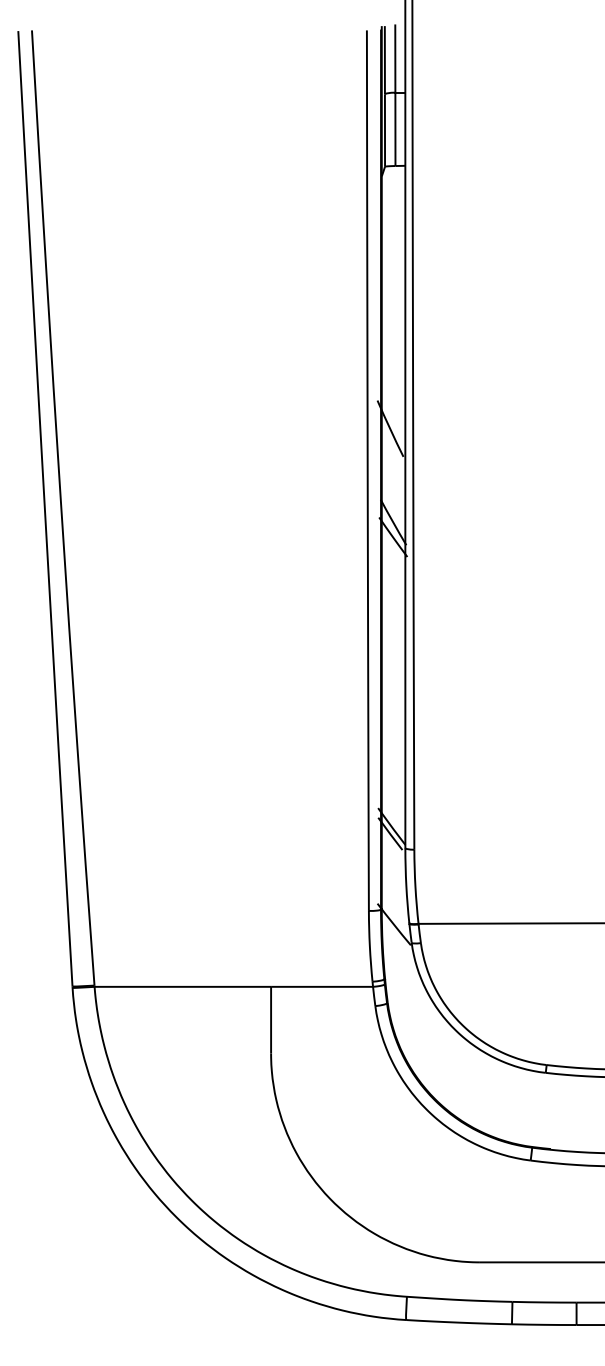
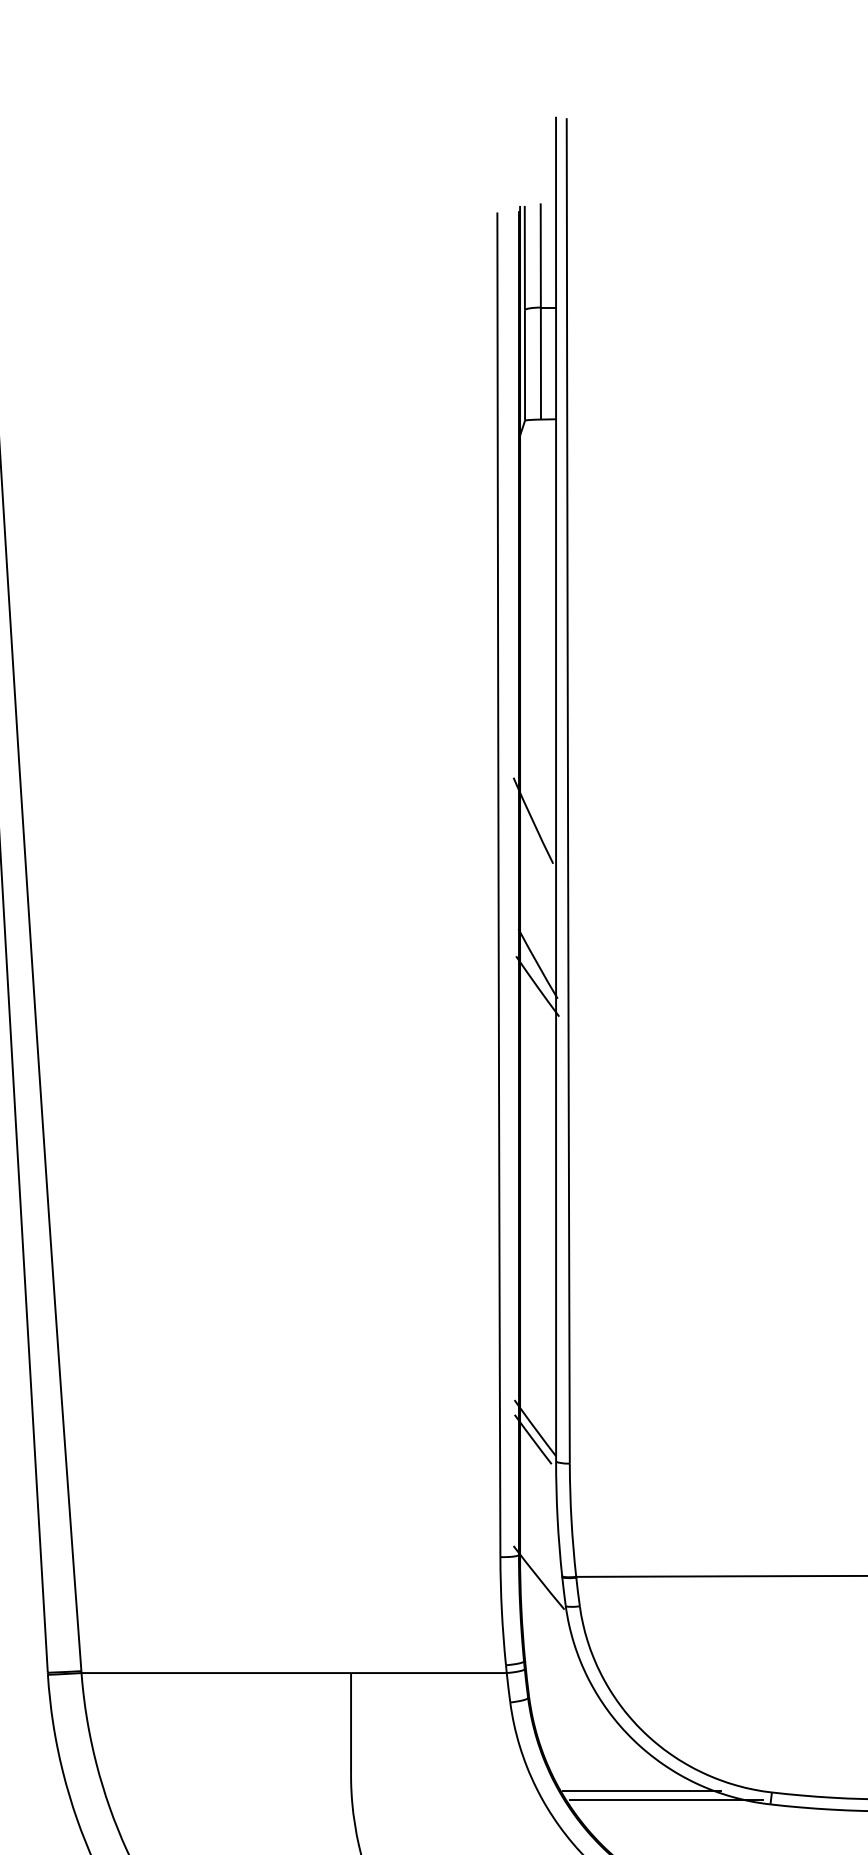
line: (461, 1064) -> (641, 1791), added
line: (477, 1070) -> (666, 1800), added

